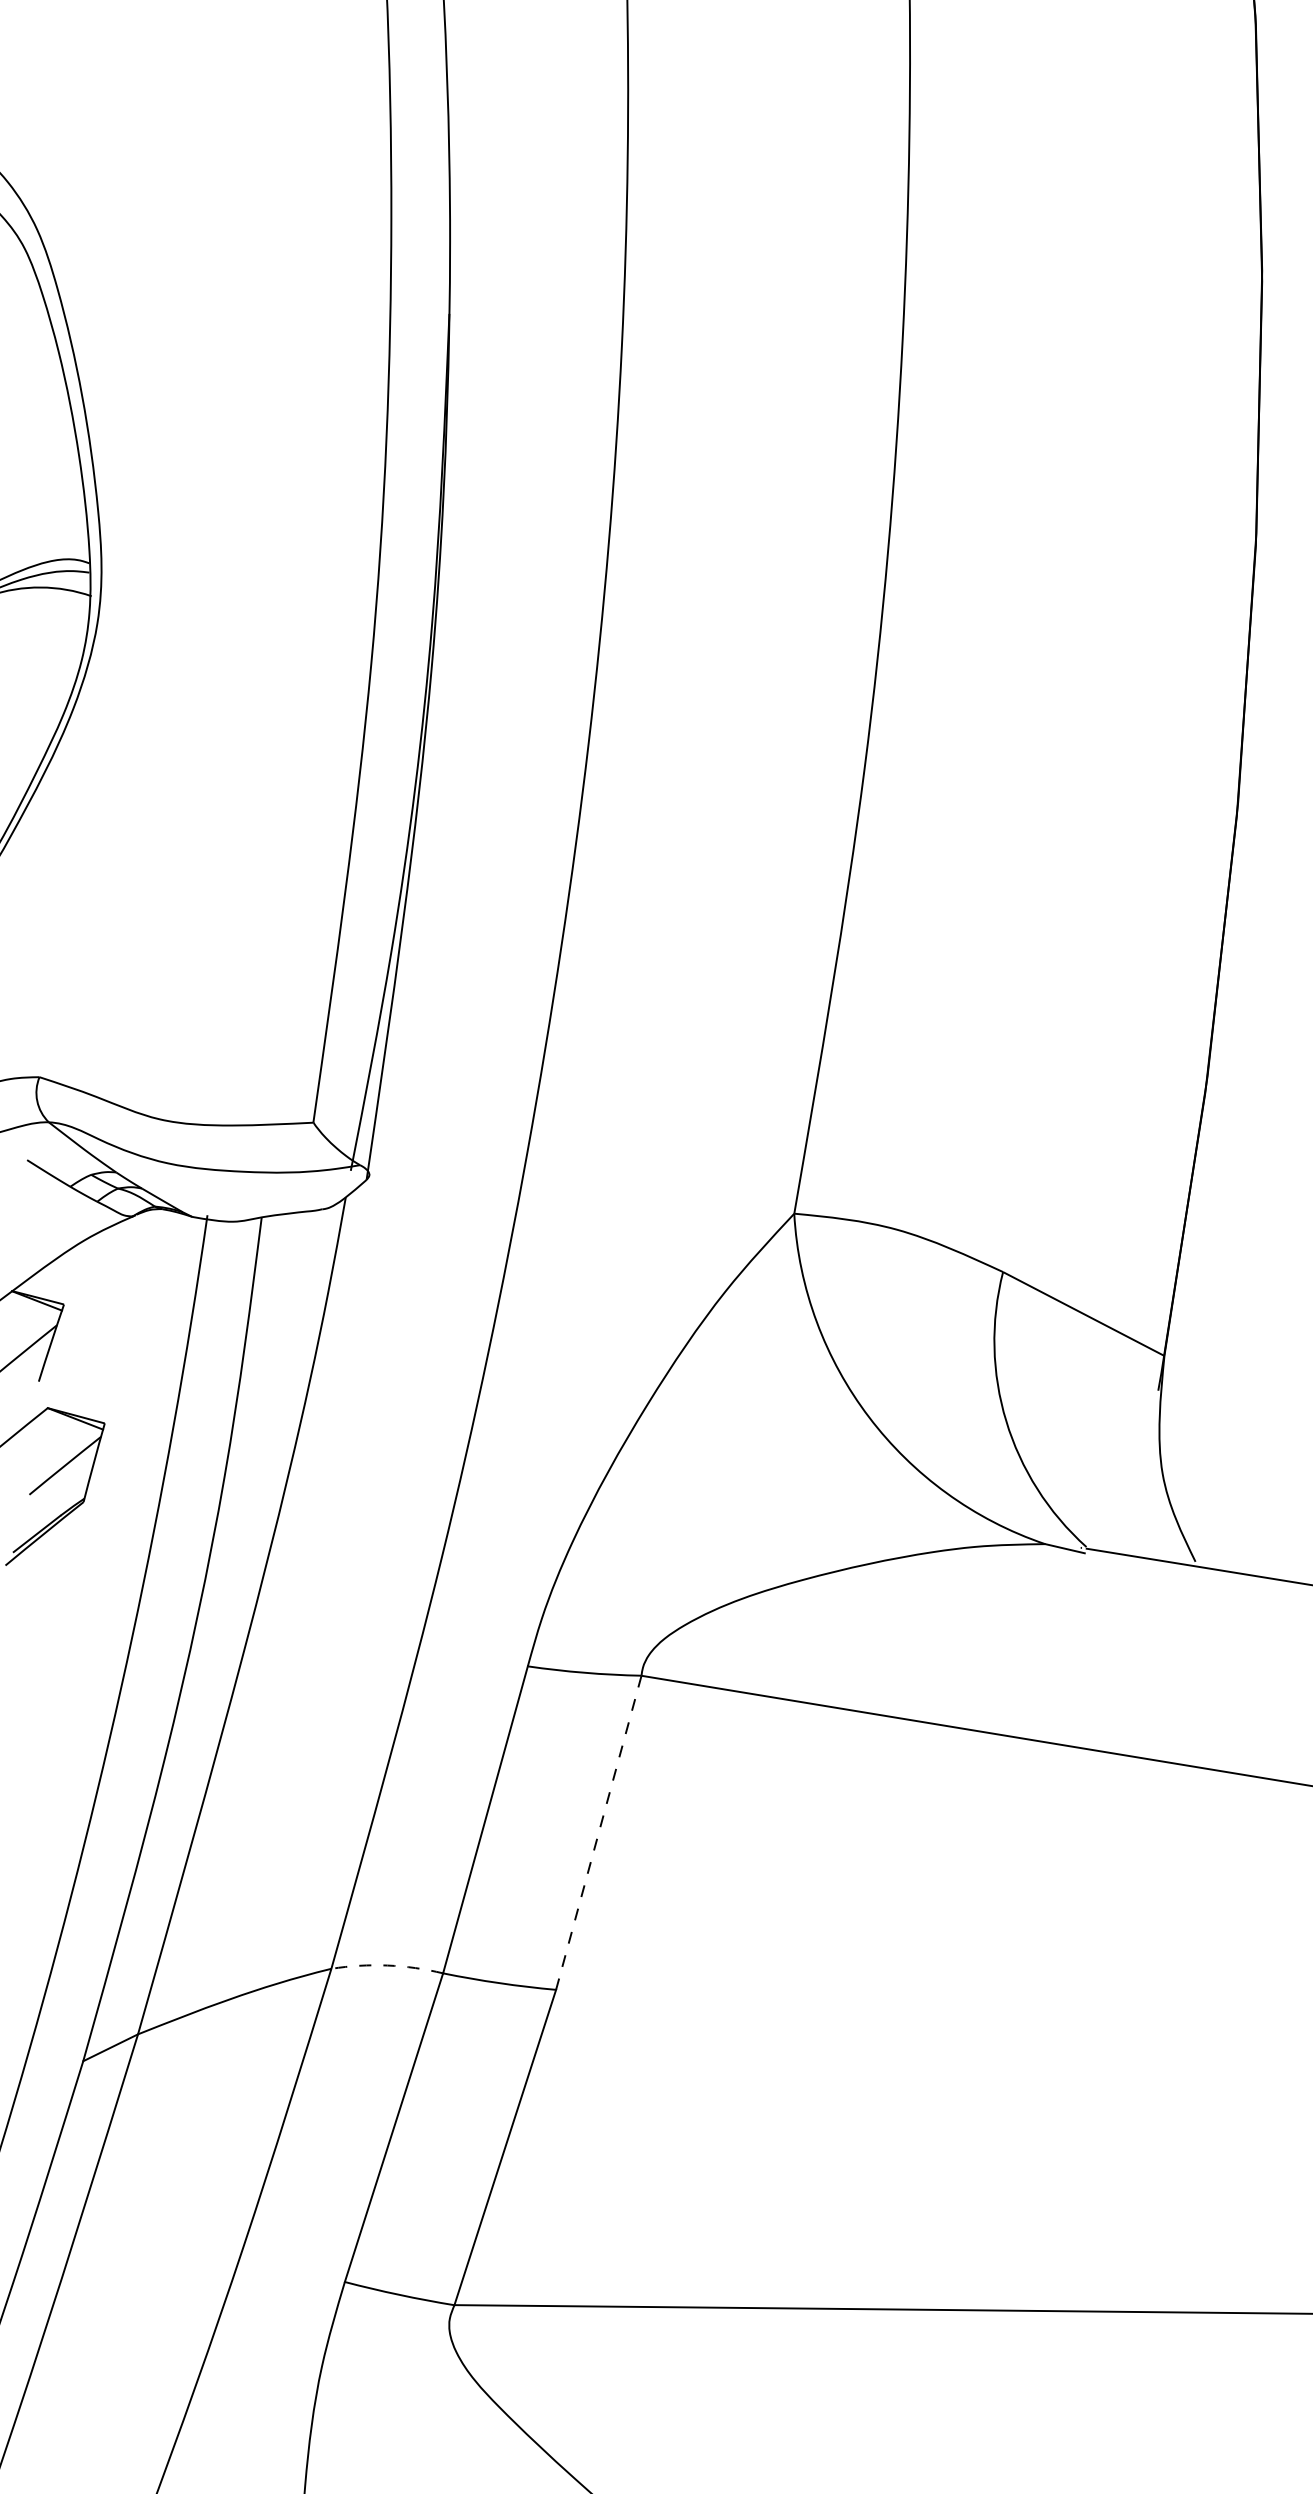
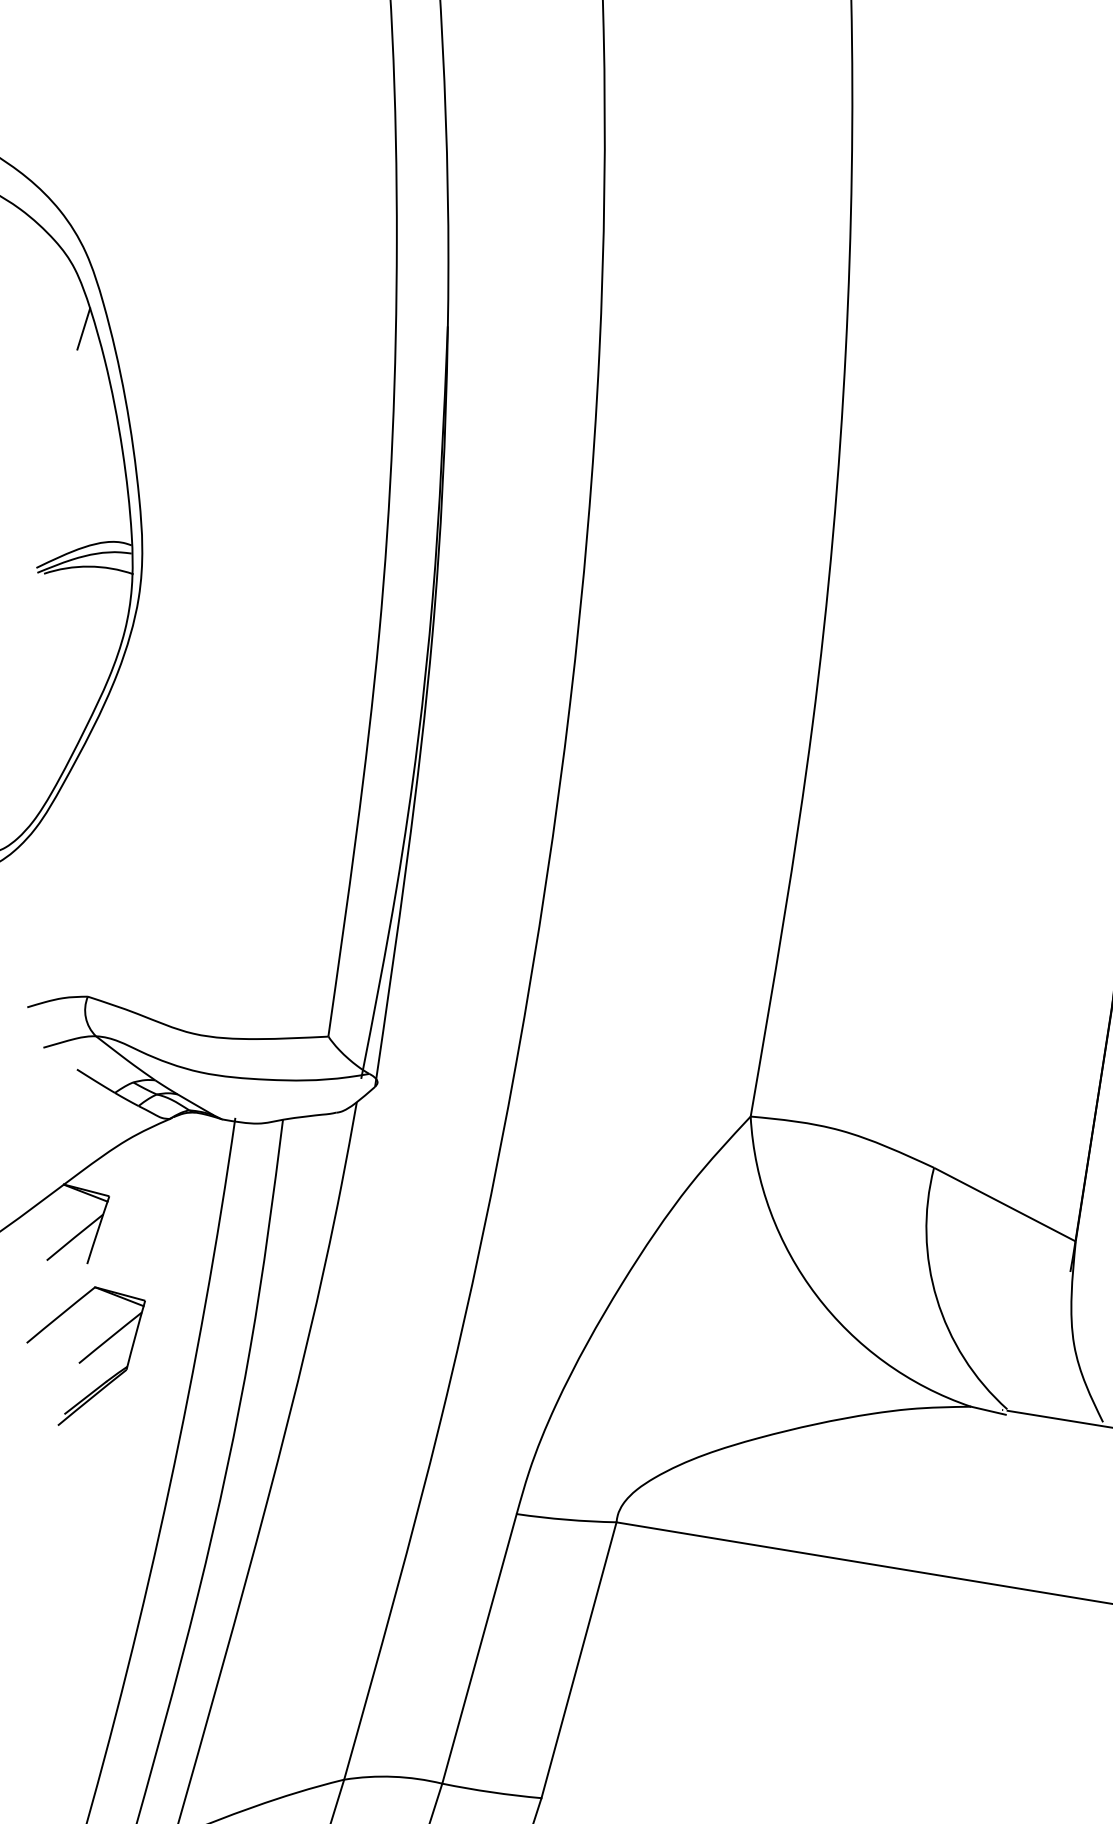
line: (34, 316) -> (83, 328), added
line: (598, 1832) -> (578, 1659), dashed -> solid
arc: (387, 1965) -> (393, 1776), dashed -> solid

